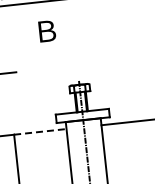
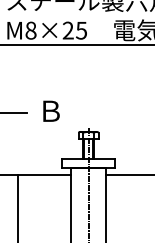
text: (47, 30) -> (51, 110), moved
line: (41, 131) -> (45, 174), dashed -> solid

